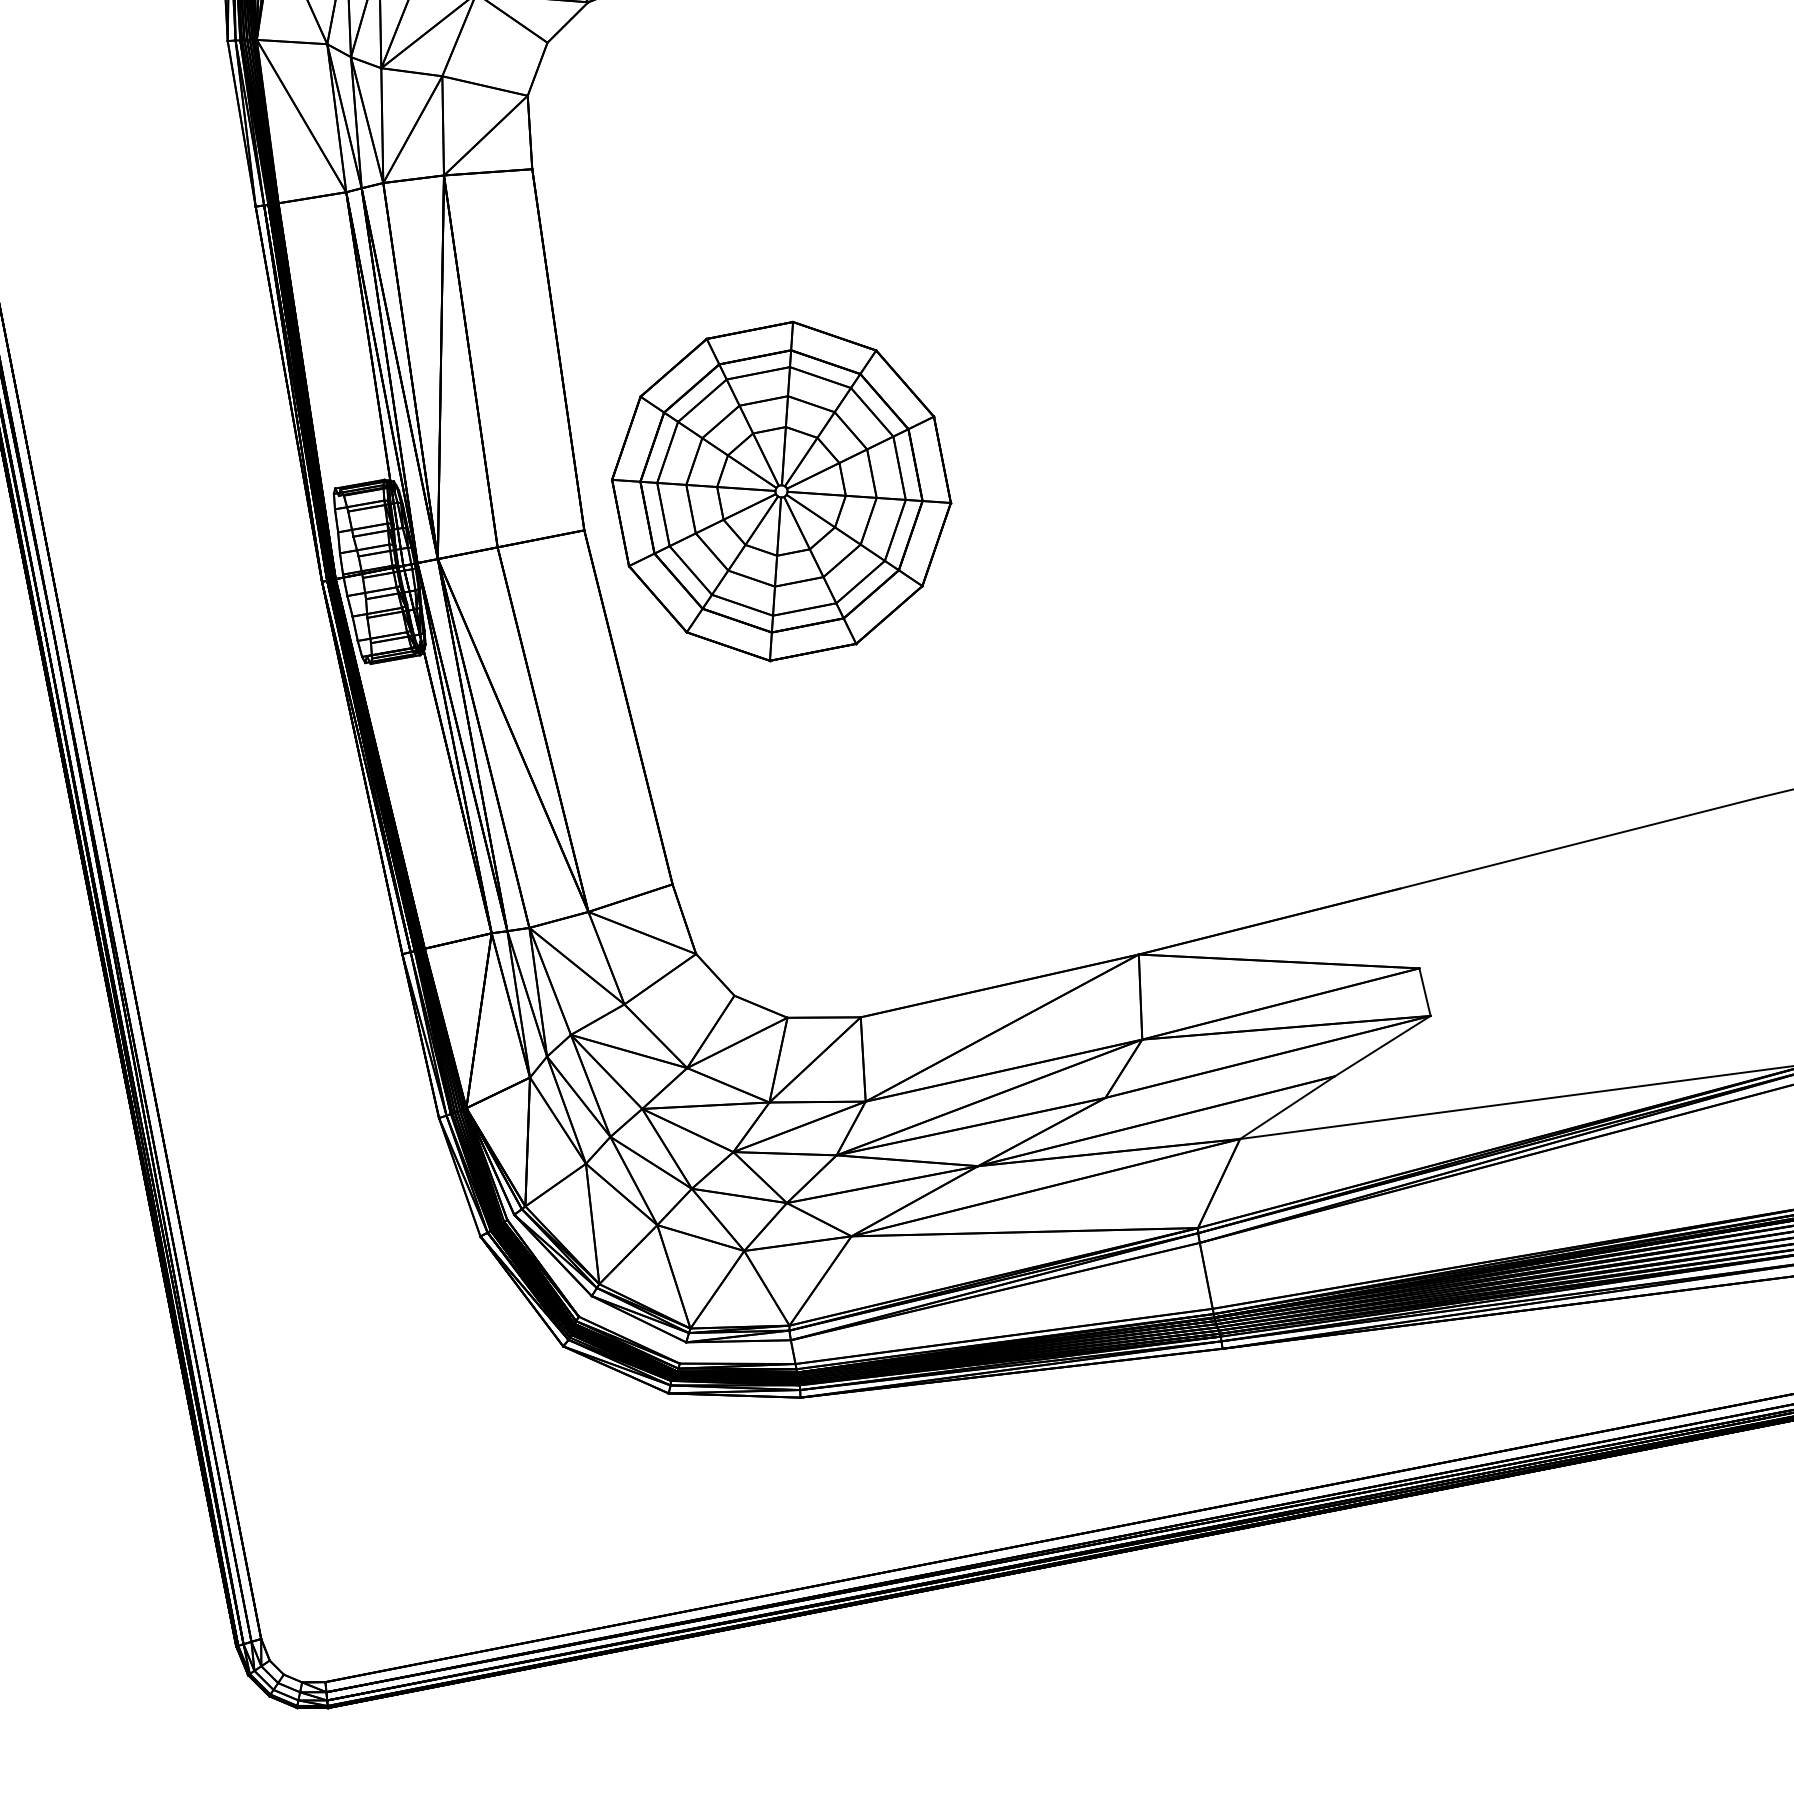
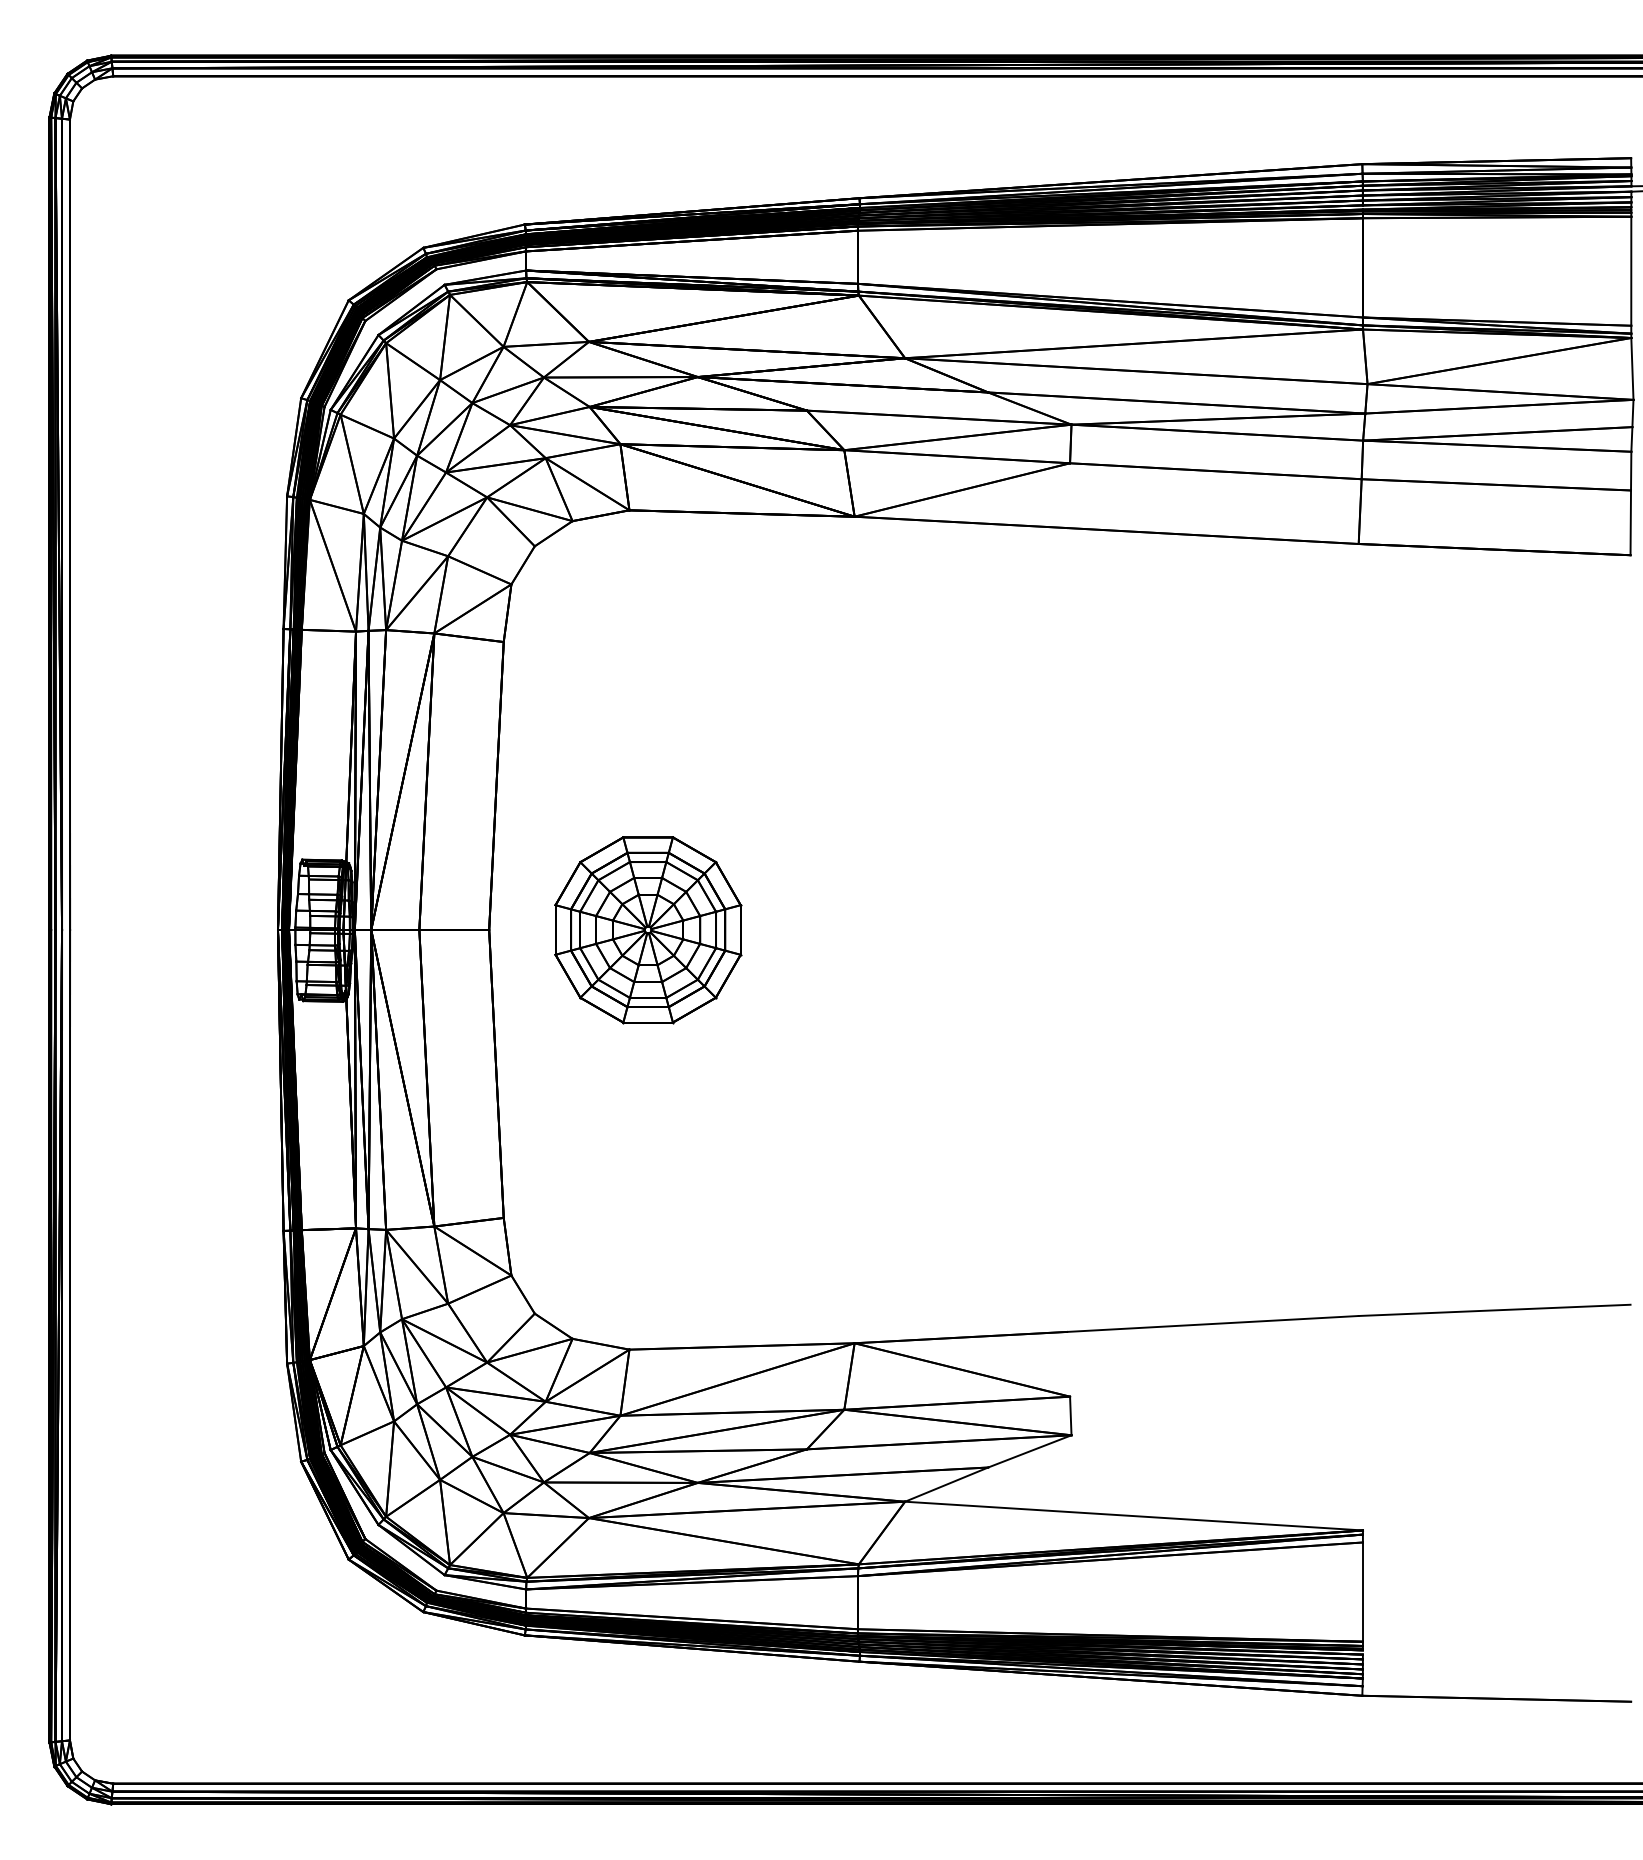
part: (782, 492) -> (648, 930), size x0.71

